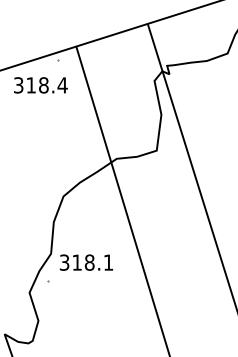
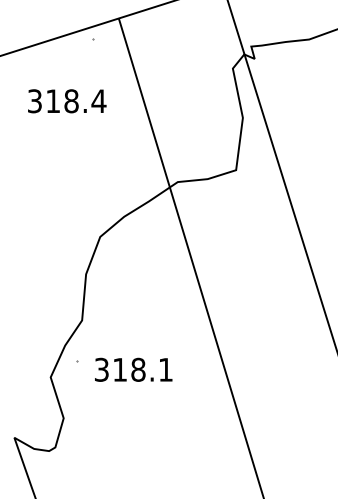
text: (40, 85) -> (66, 101), moved
text: (85, 262) -> (132, 369), moved

